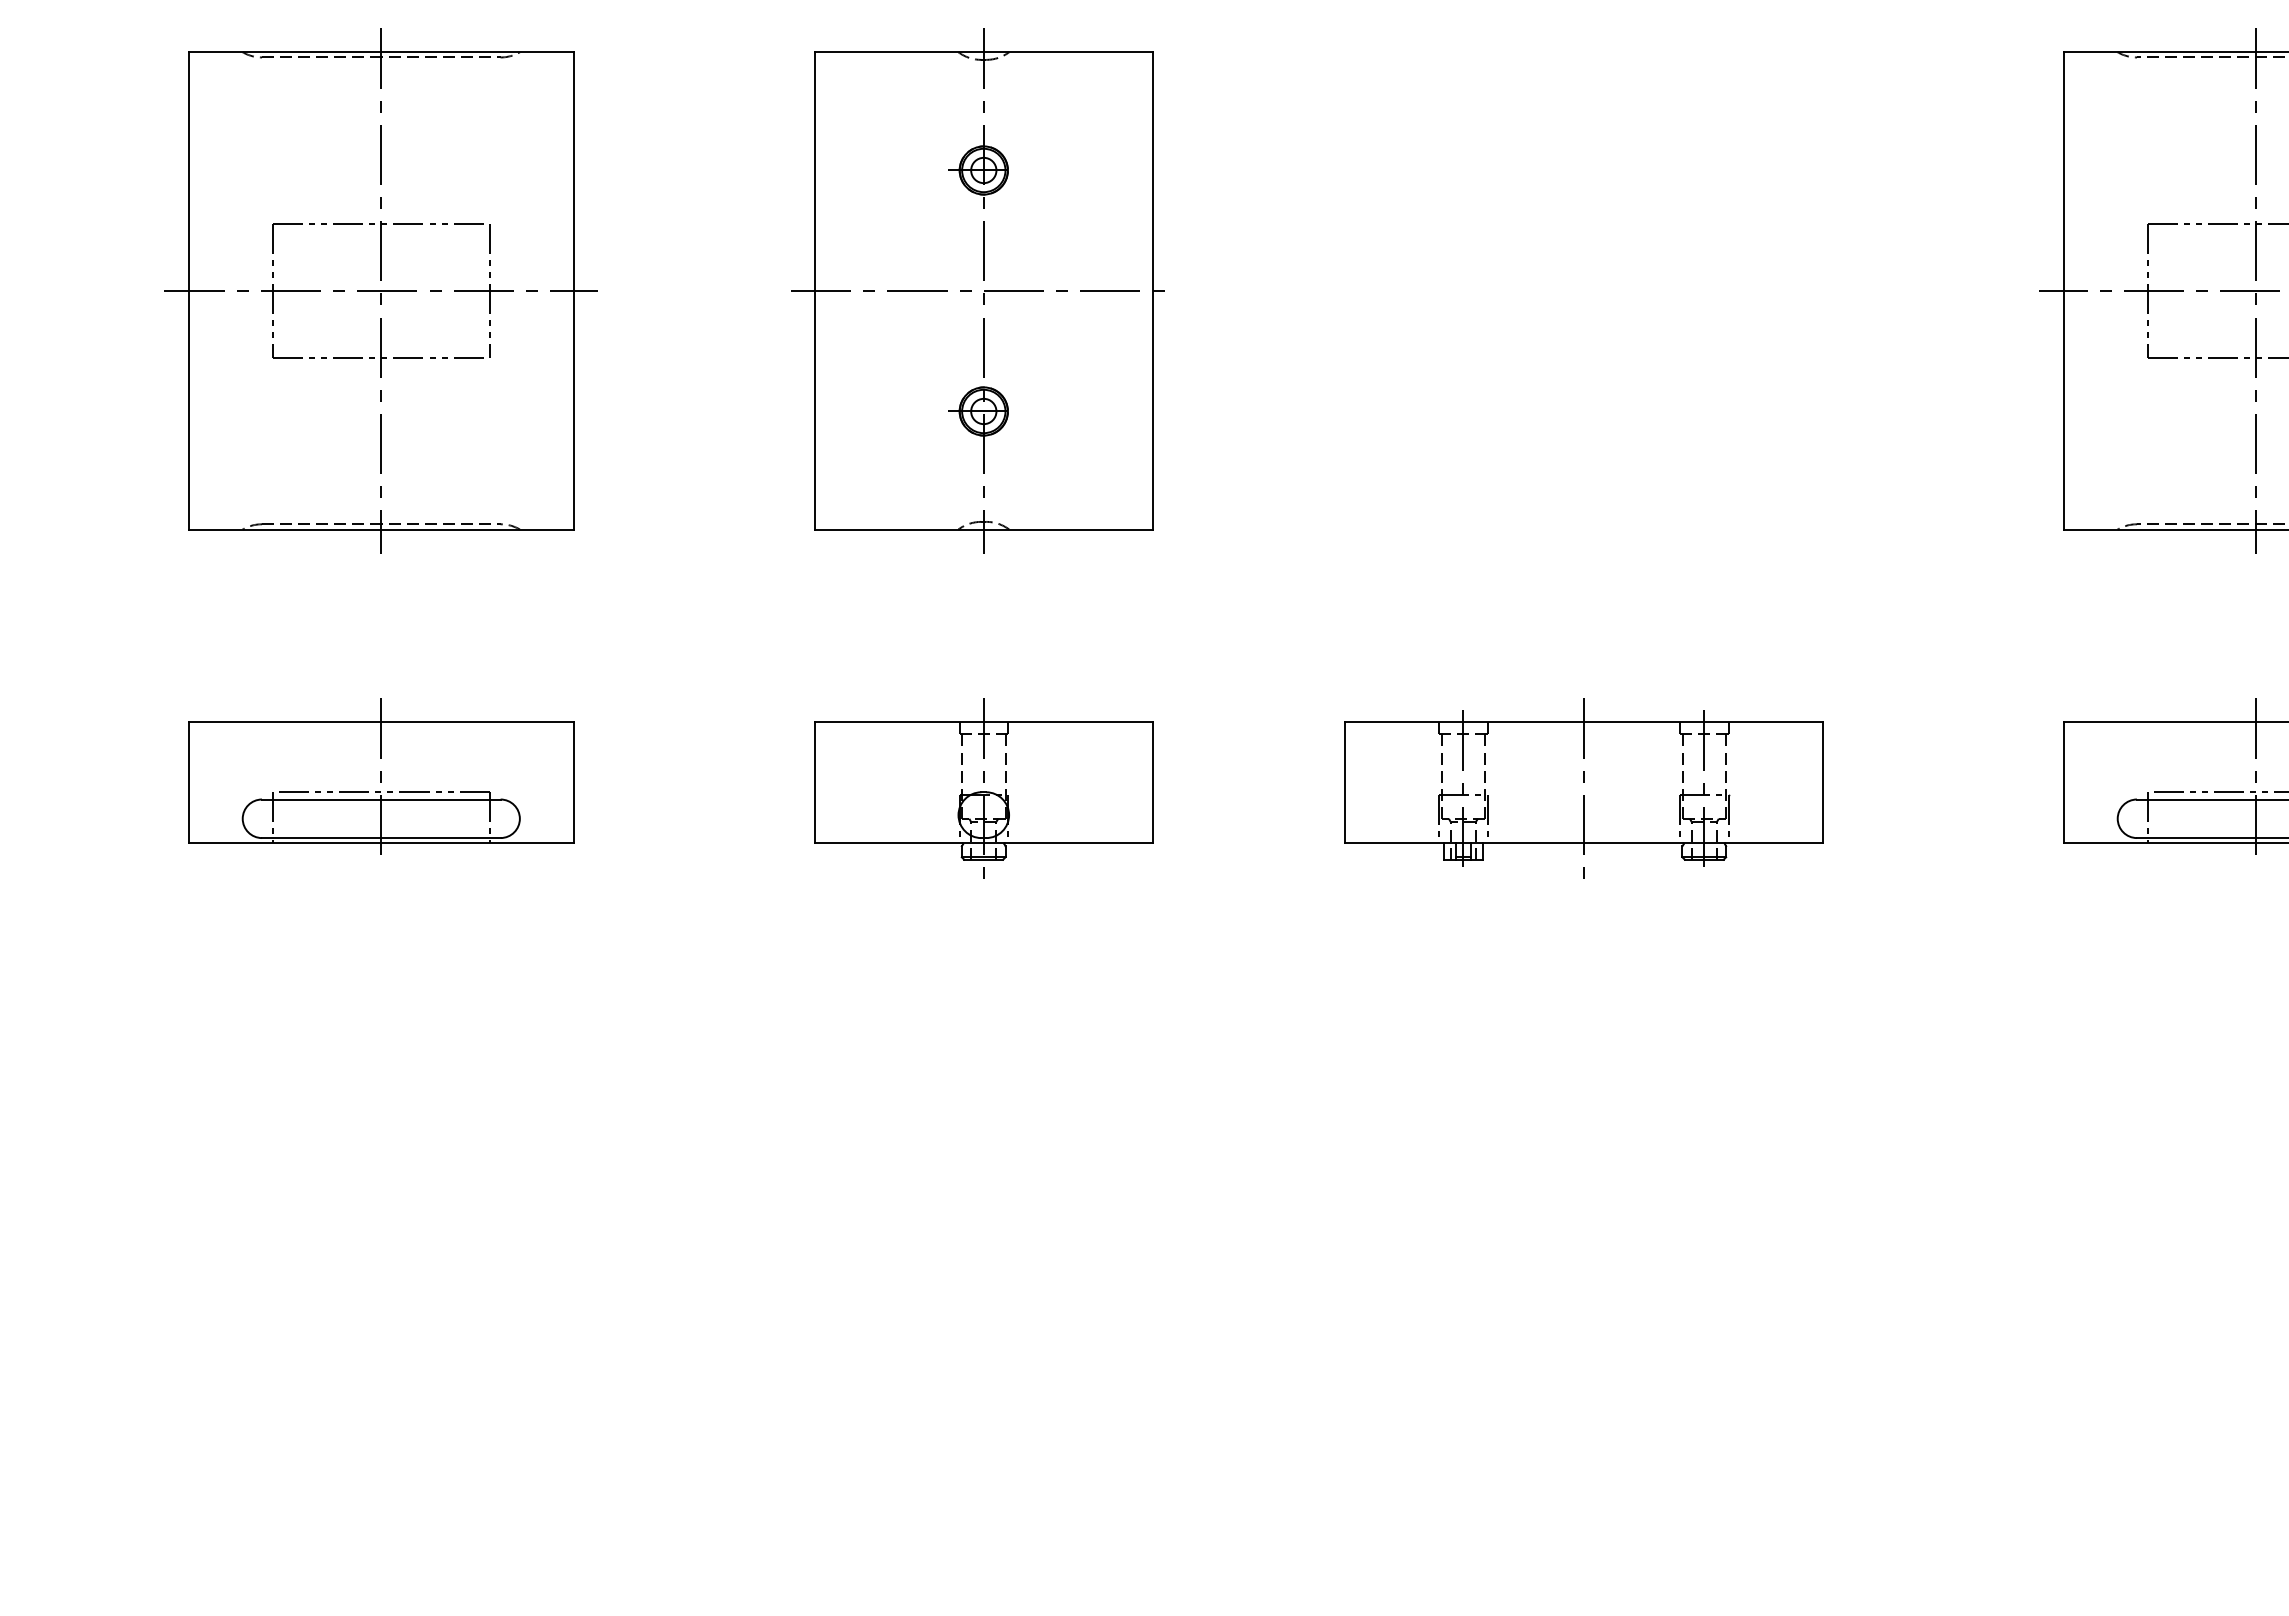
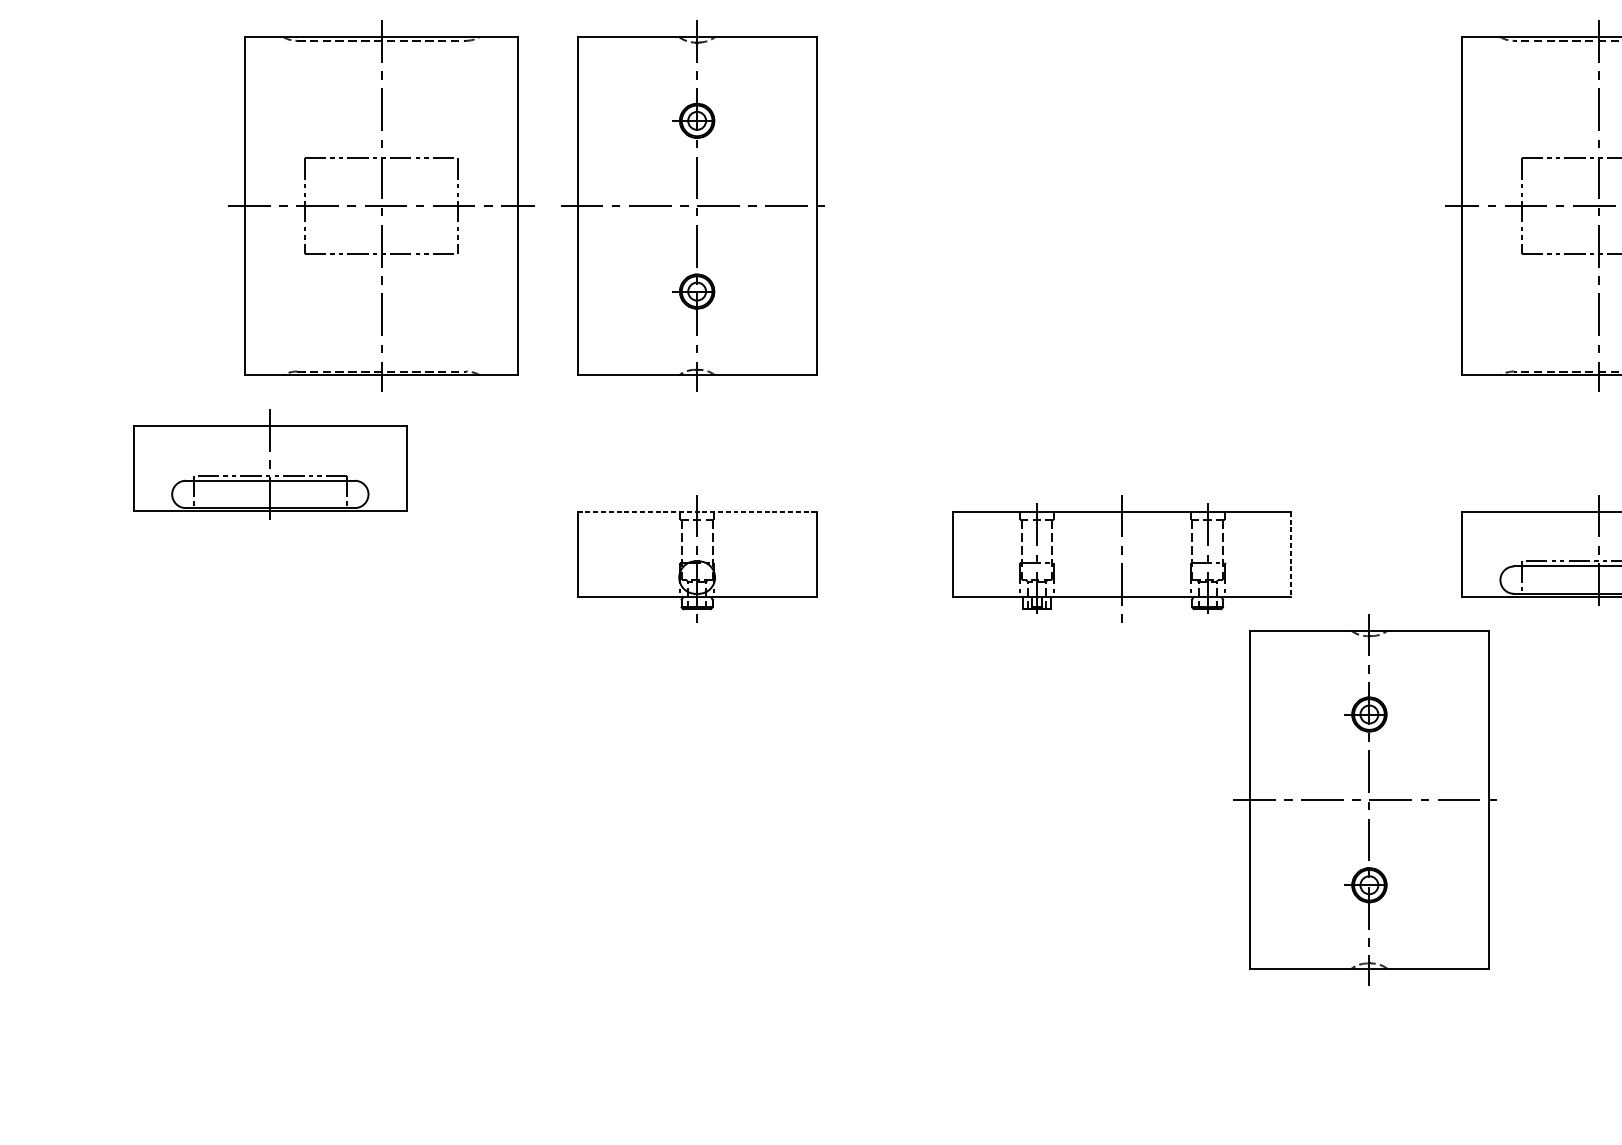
part: (380, 290) -> (381, 205), moved
line: (983, 722) -> (696, 511), solid -> dashed
part: (381, 776) -> (270, 464), moved
line: (1822, 783) -> (1291, 555), solid -> dashed
part: (1926, 1128) -> (1364, 799), added

